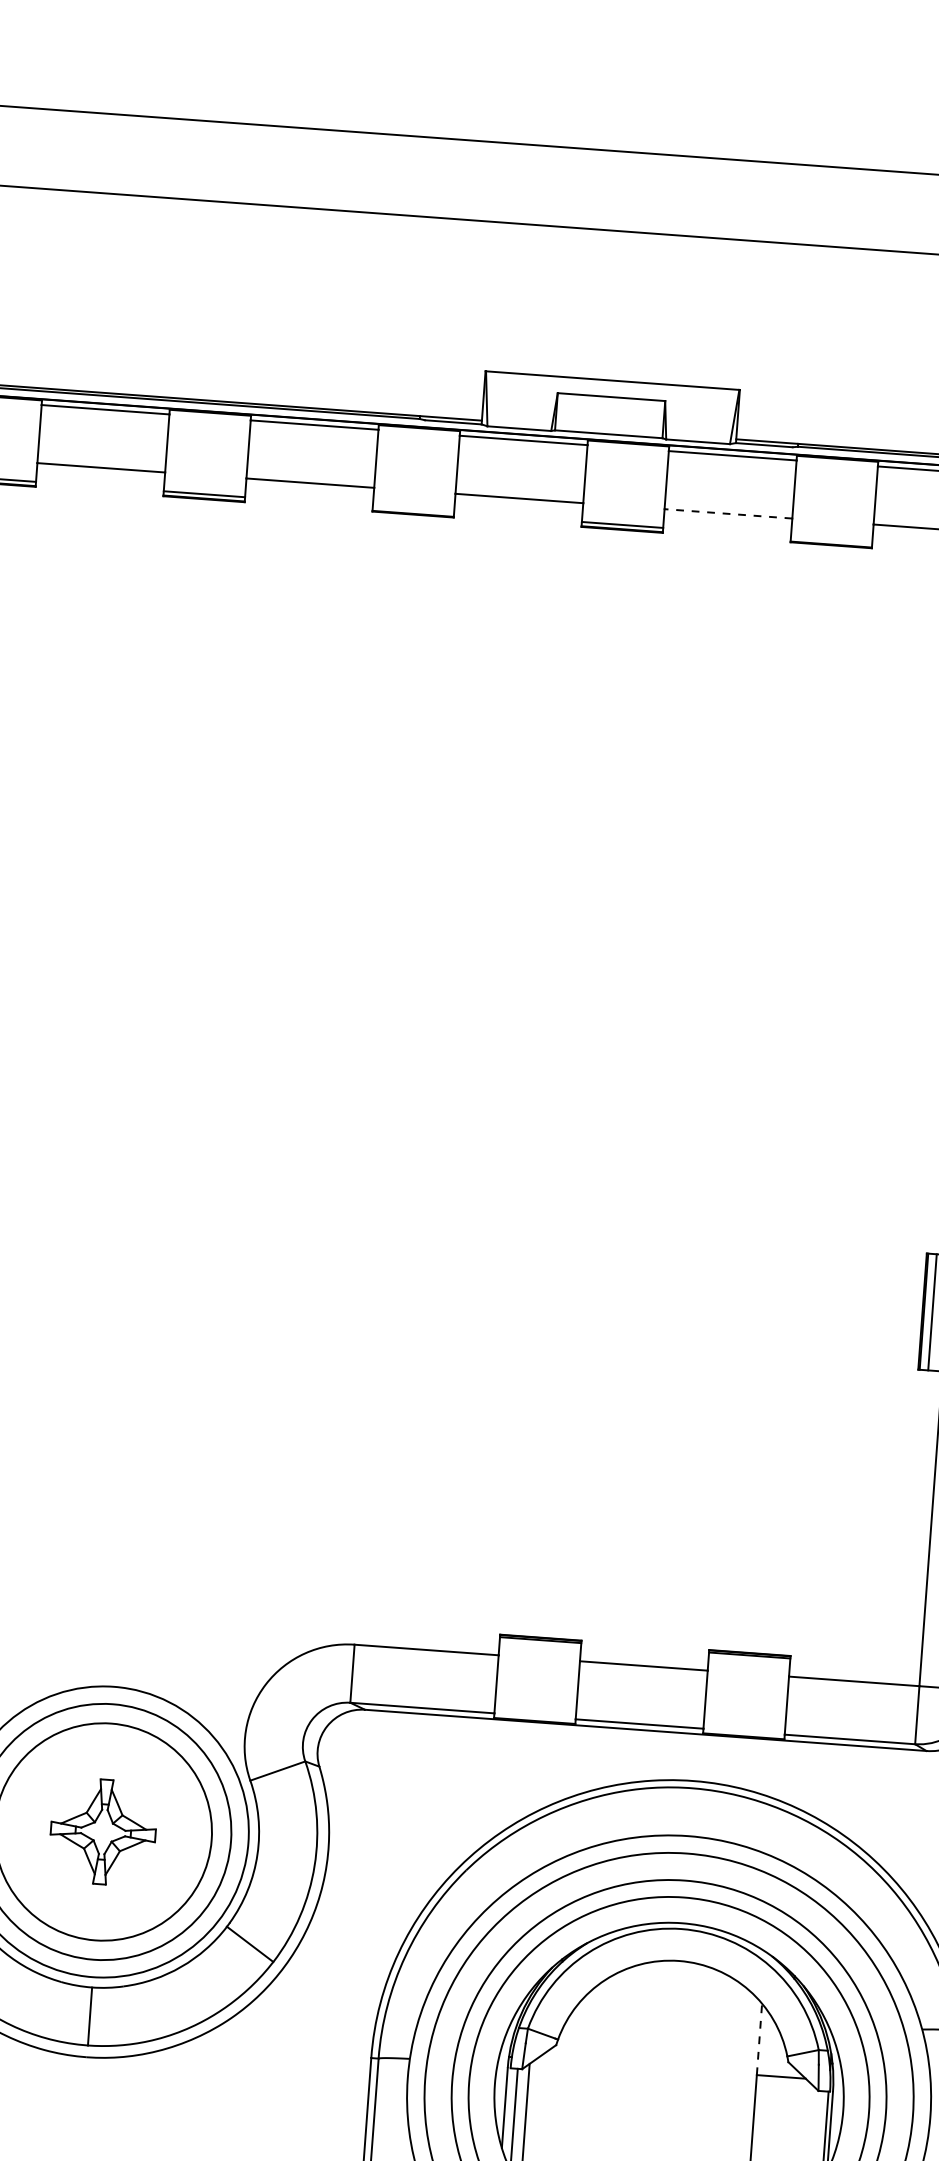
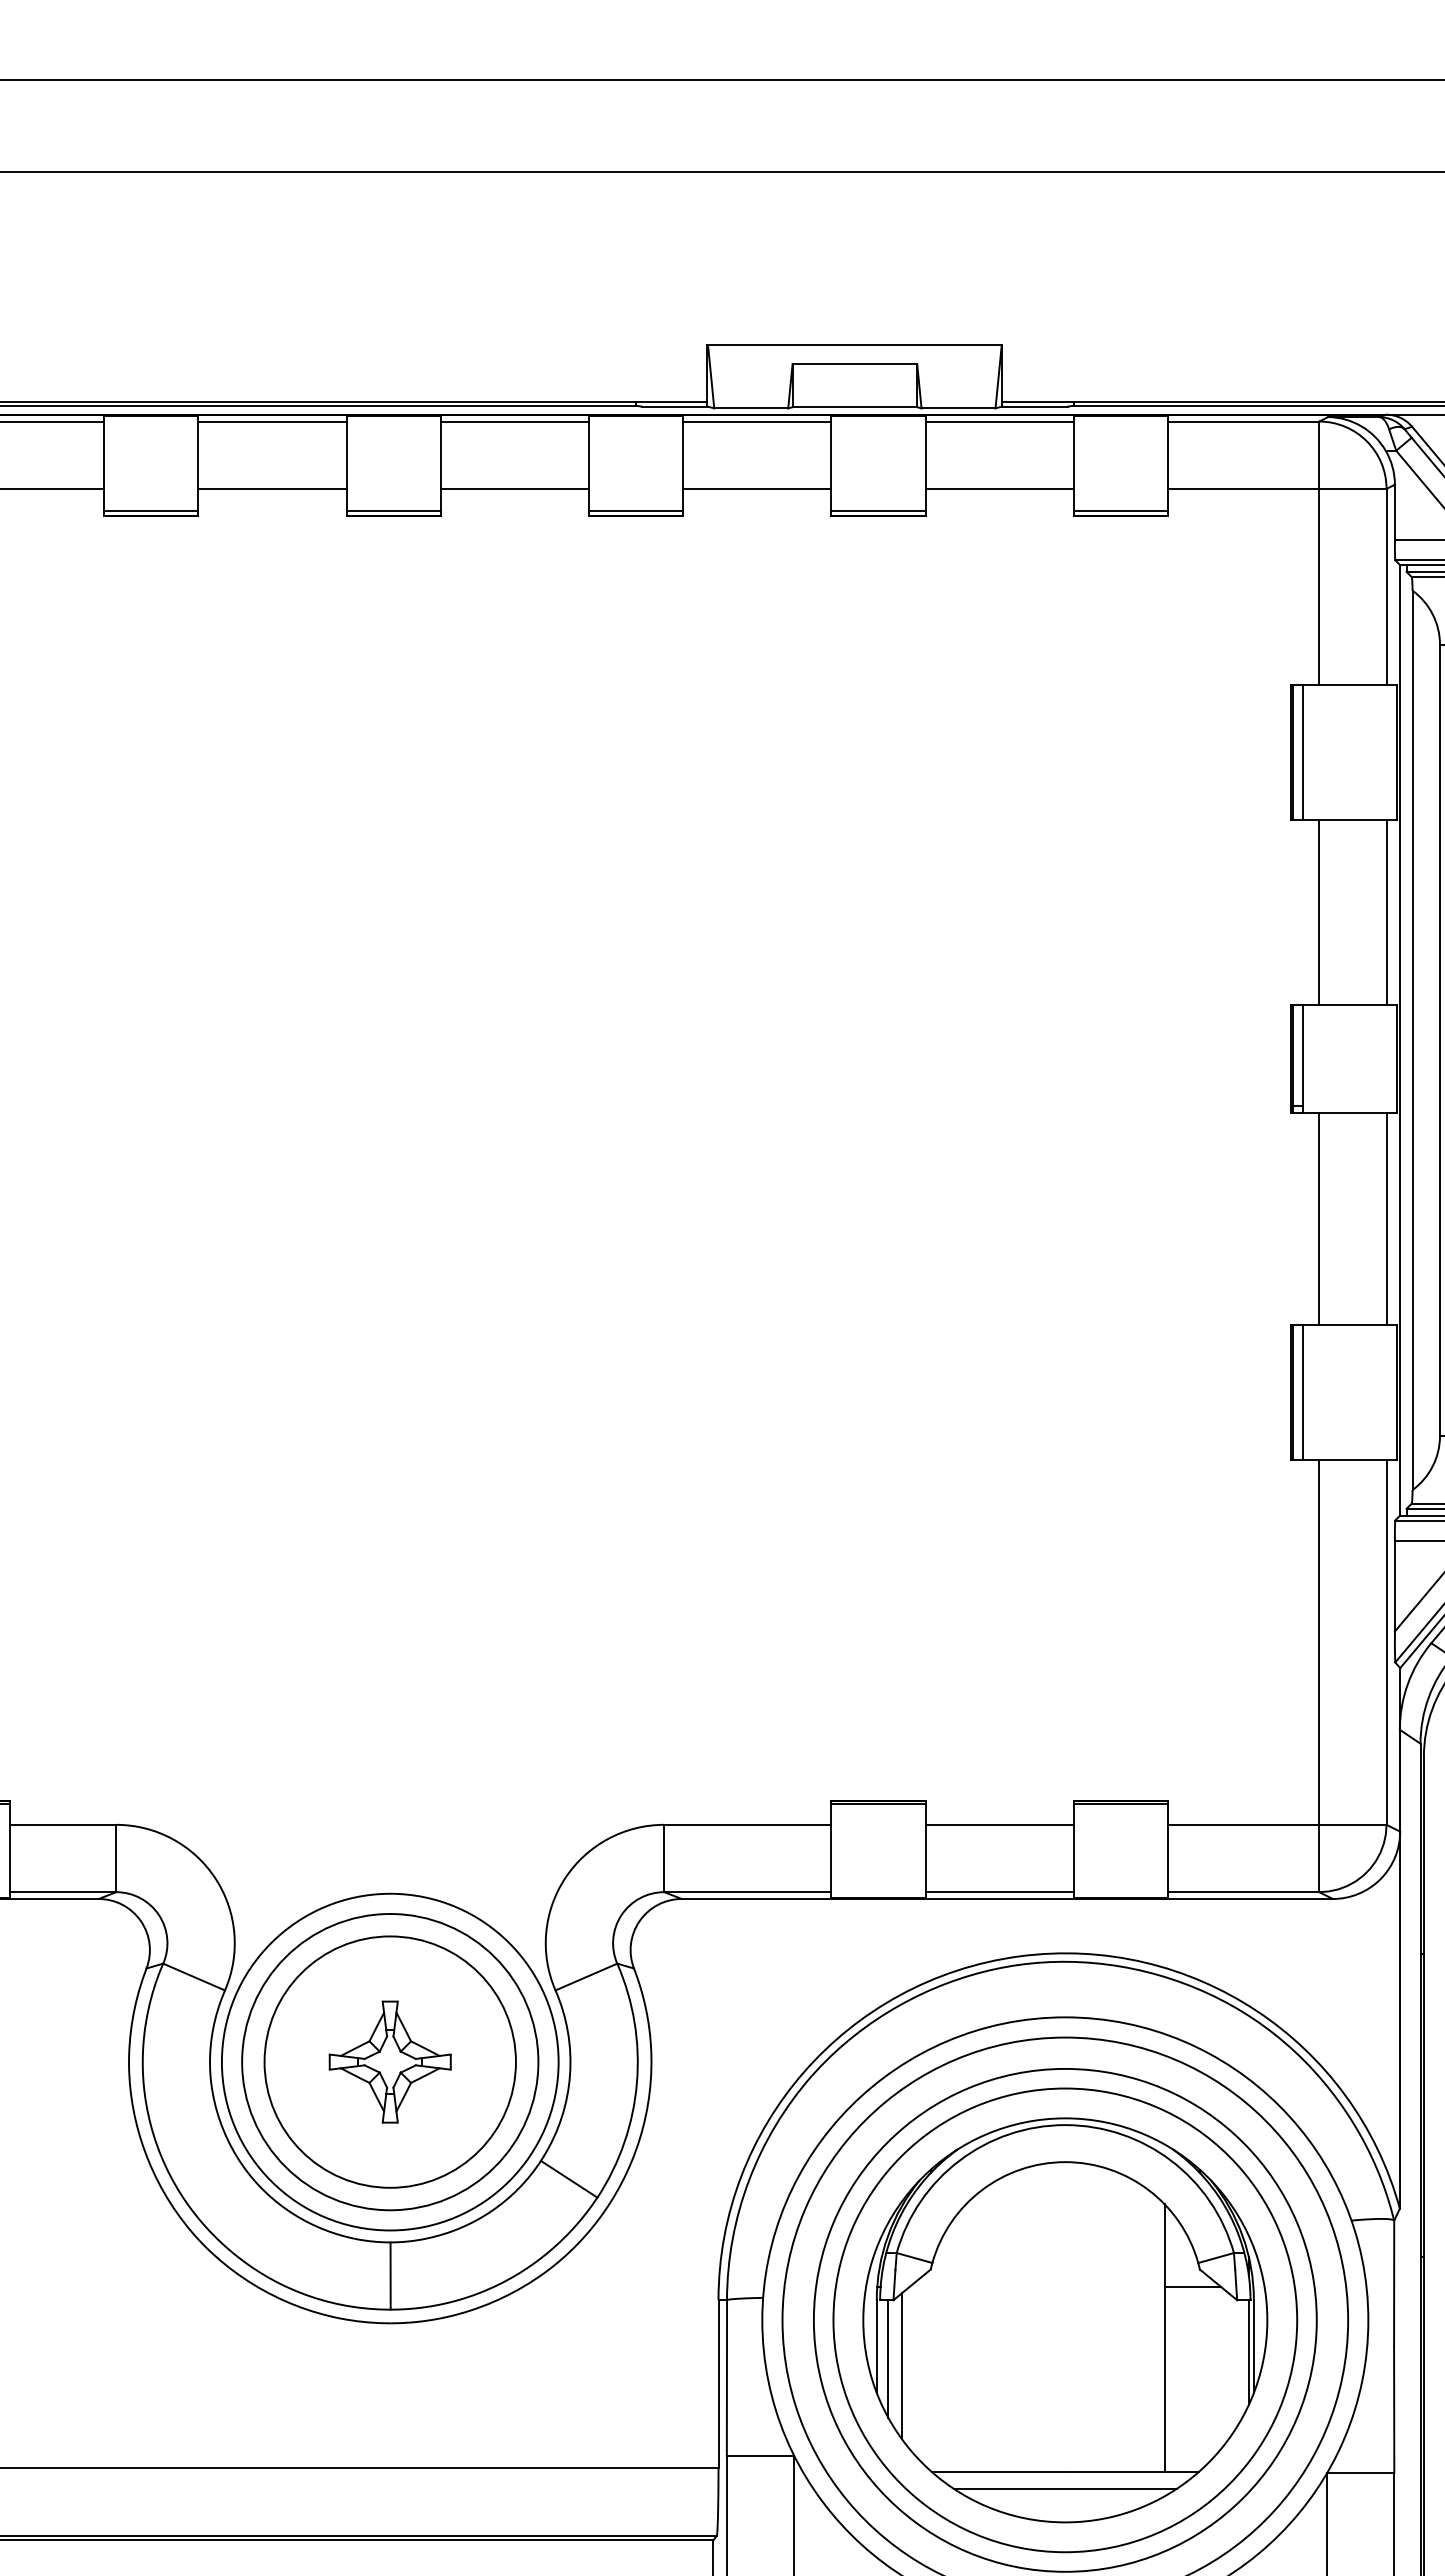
line: (413, 509) -> (635, 510), added
line: (728, 513) -> (999, 488), dashed -> solid
line: (831, 540) -> (1120, 510), added
line: (759, 2039) -> (1164, 2245), dashed -> solid

